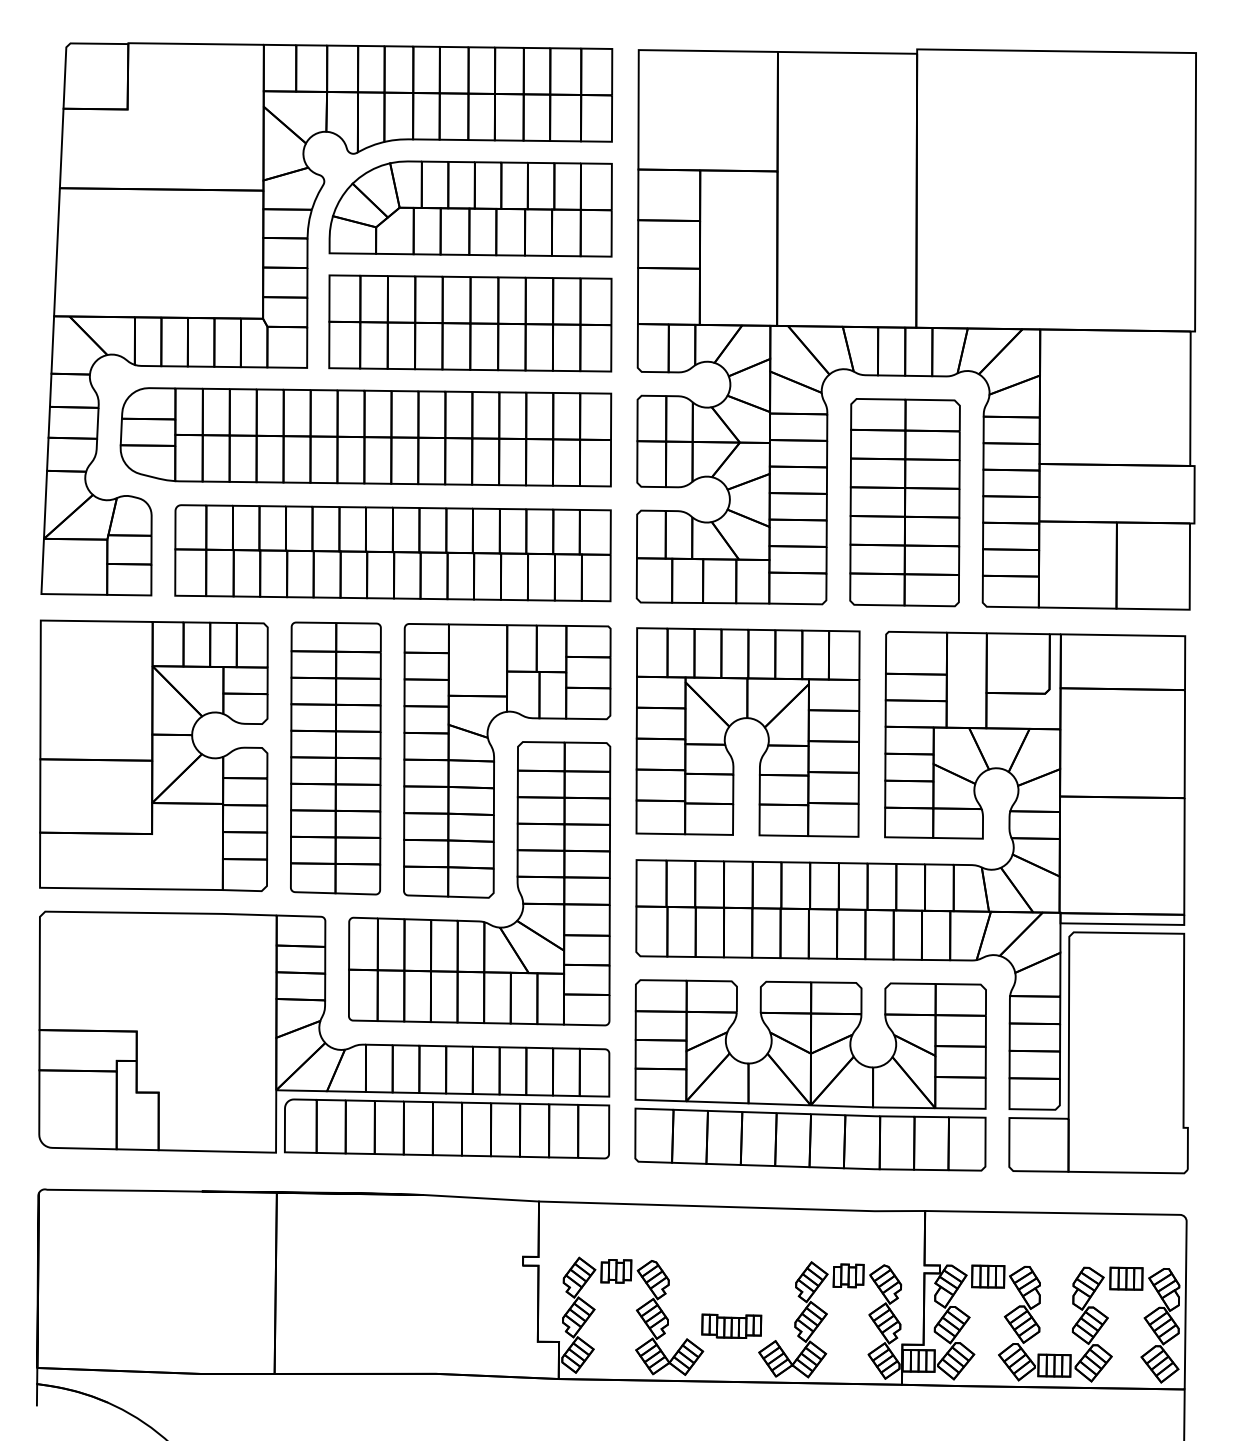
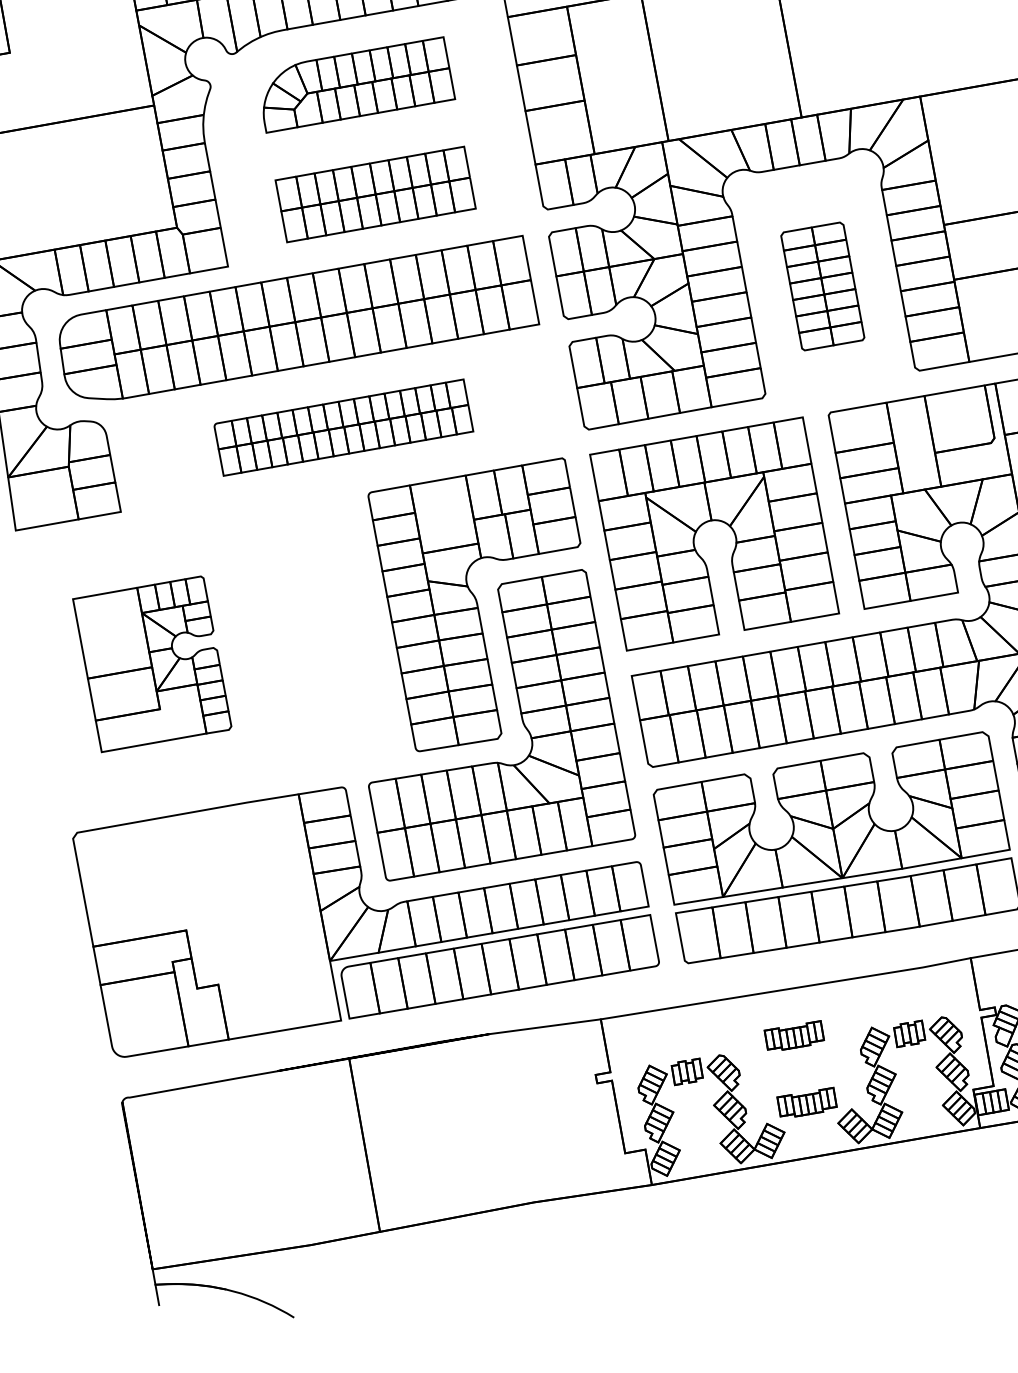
part: (470, 208) -> (354, 84), size x0.7
part: (470, 323) -> (375, 194), size x0.7
part: (904, 502) -> (822, 286), size x0.6
part: (392, 553) -> (343, 428), size x0.6
part: (153, 755) -> (152, 664), size x0.6
part: (335, 758) -> (326, 633), removed
part: (731, 1255) -> (794, 1035), added

